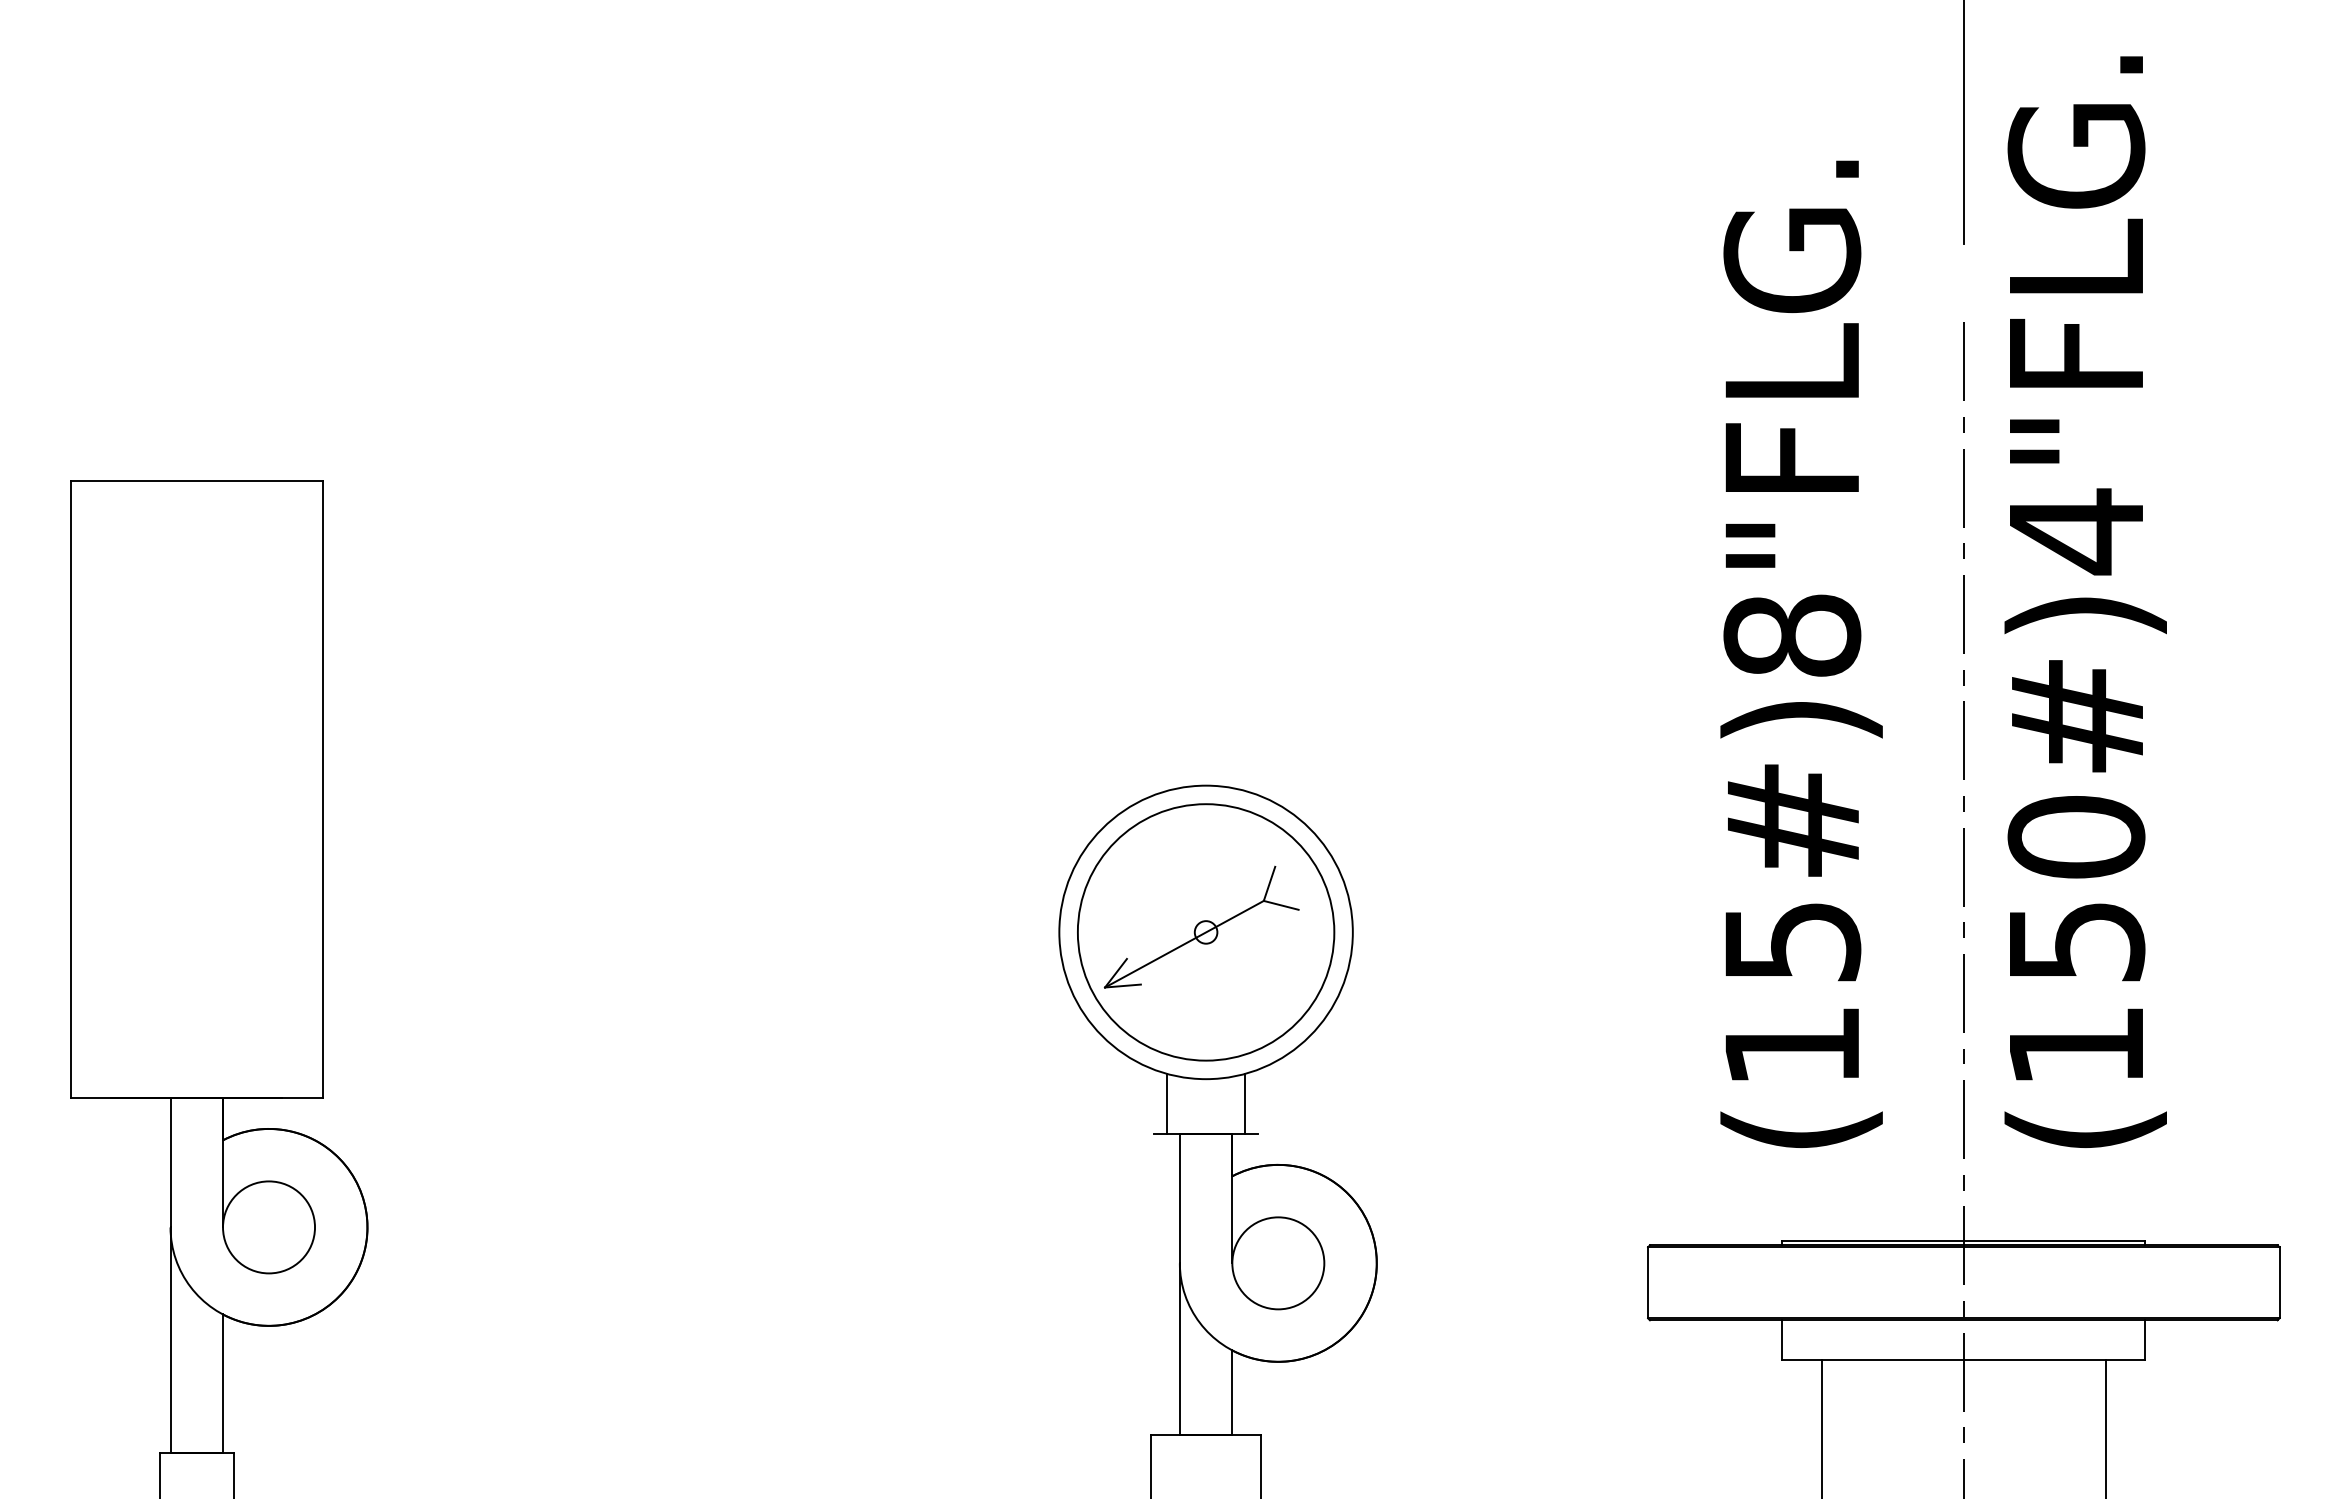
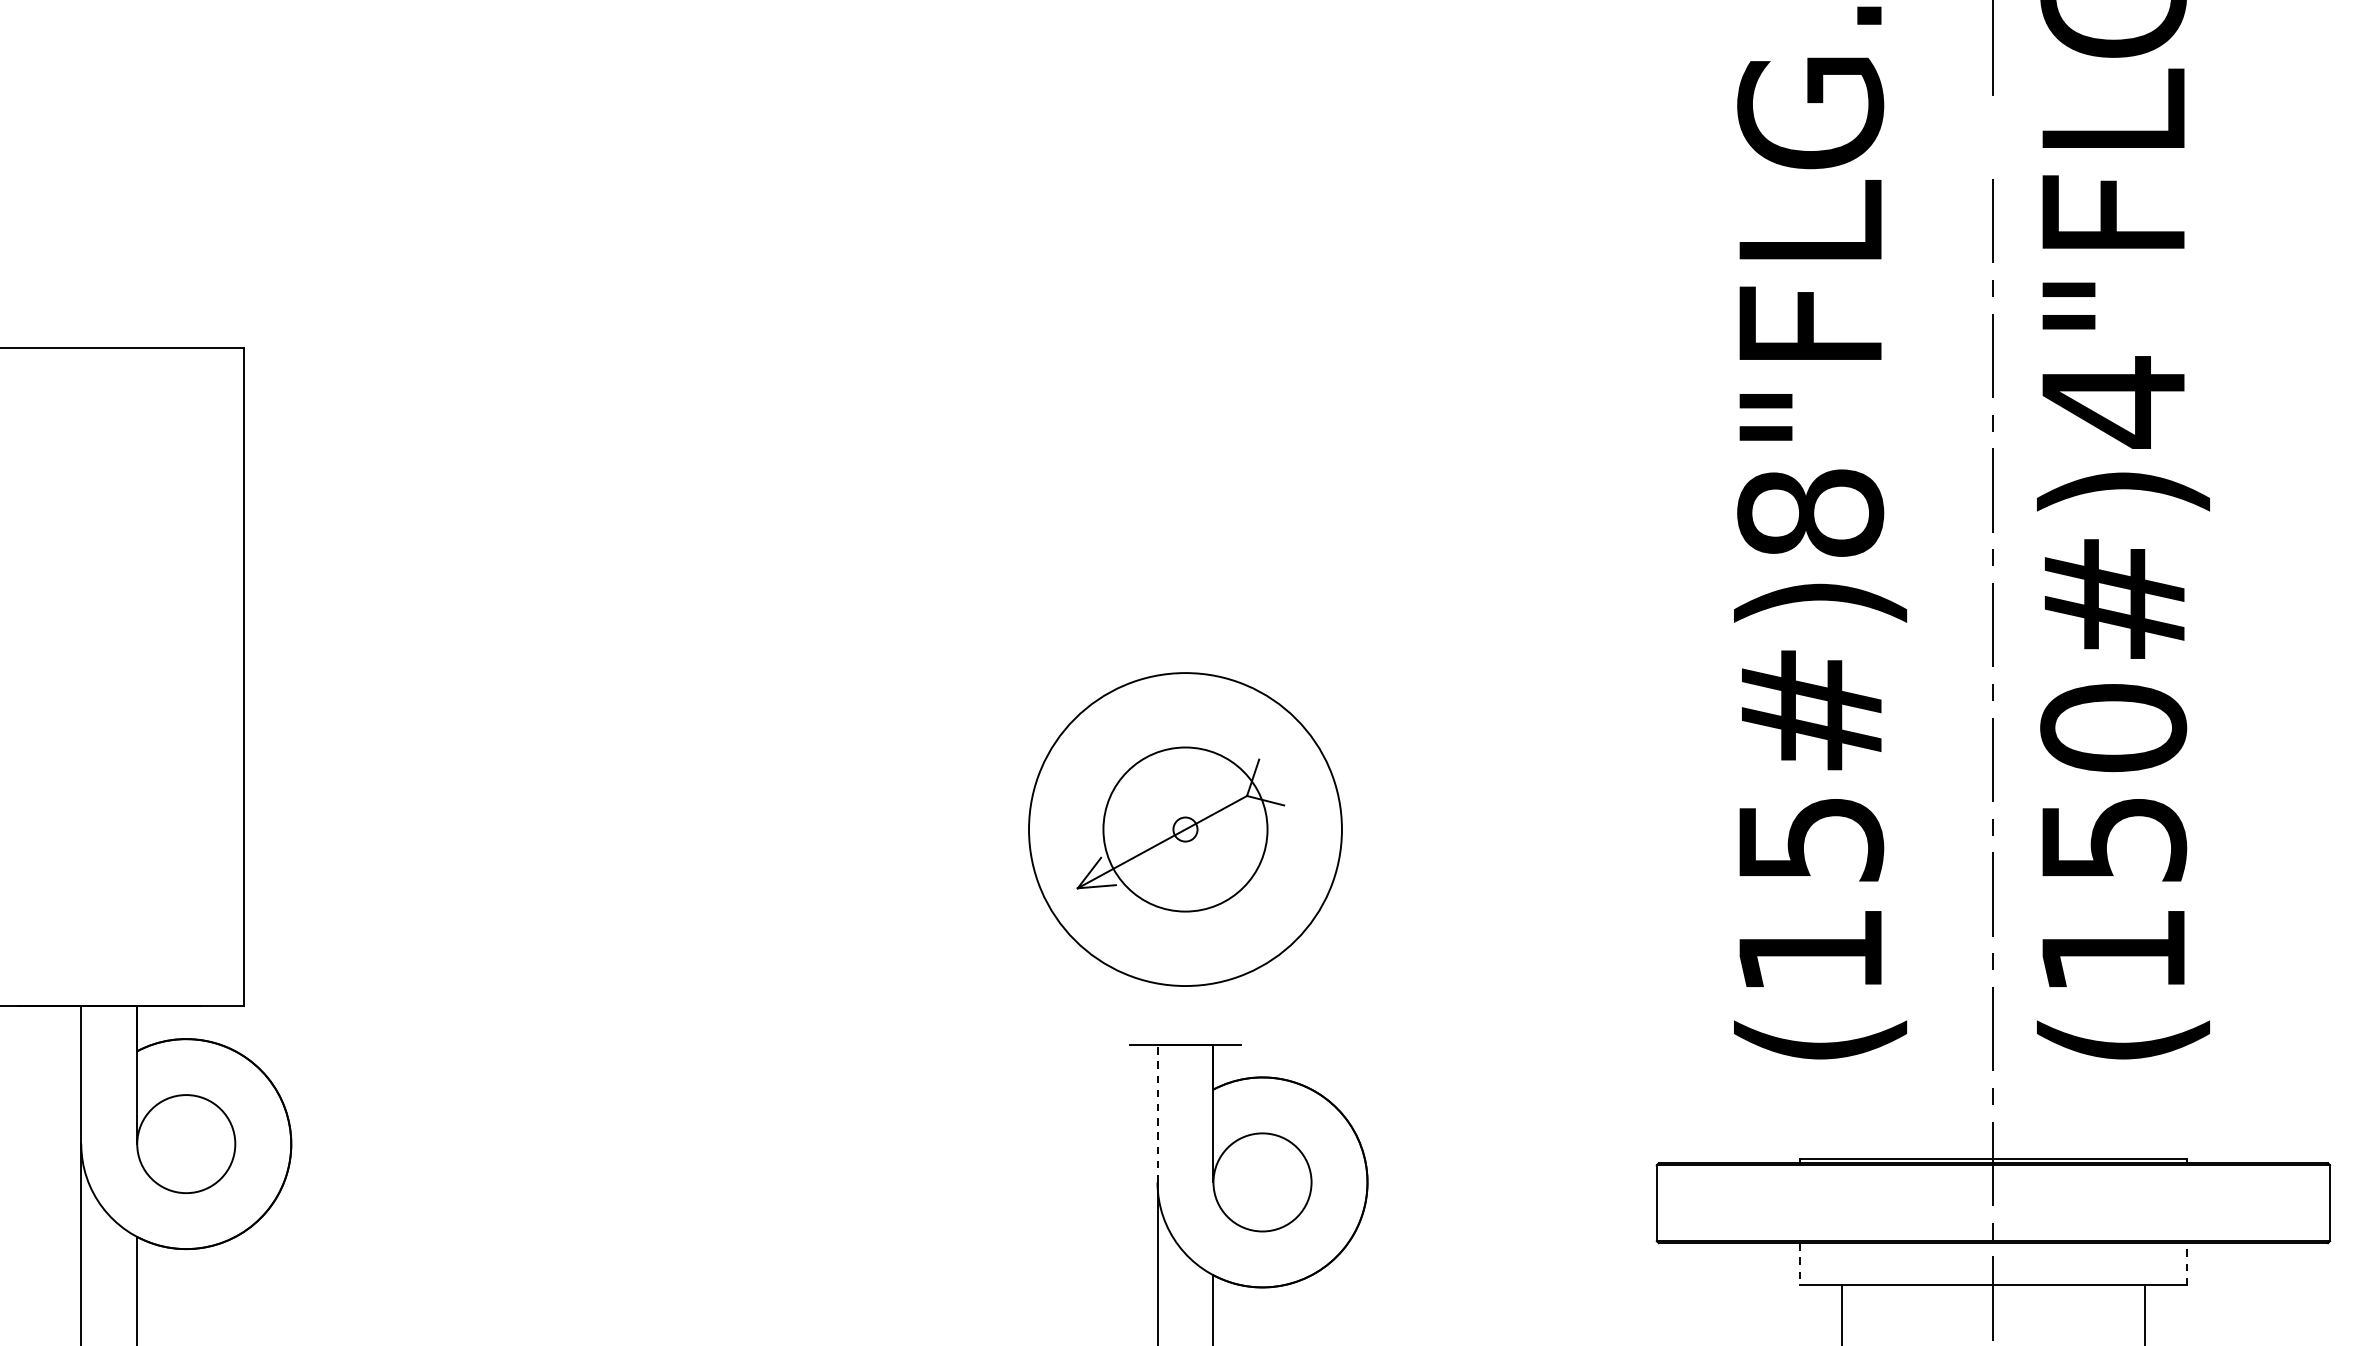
circle: (1205, 932) -> (1184, 829), size x0.6
line: (1167, 1103) -> (1144, 1011), removed
line: (1244, 1103) -> (1226, 1011), removed
line: (1179, 1198) -> (1157, 1113), solid -> dashed
line: (1782, 1340) -> (1800, 1264), solid -> dashed
line: (2145, 1340) -> (2187, 1264), solid -> dashed

